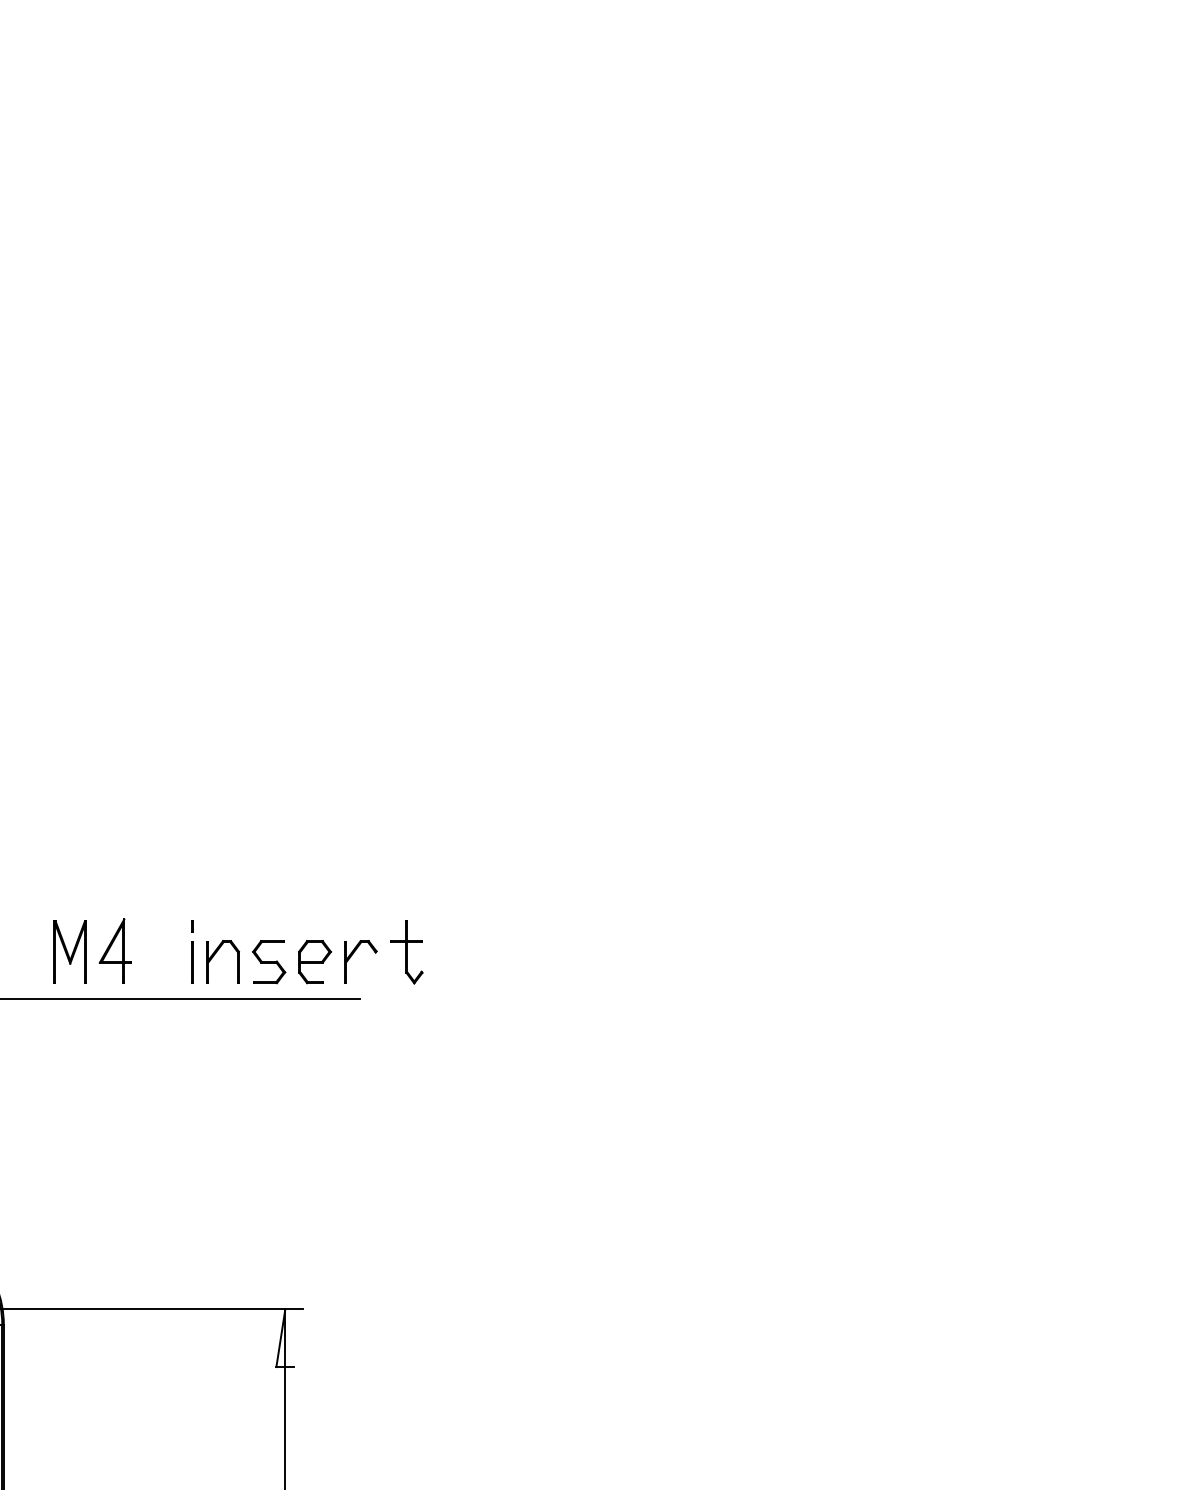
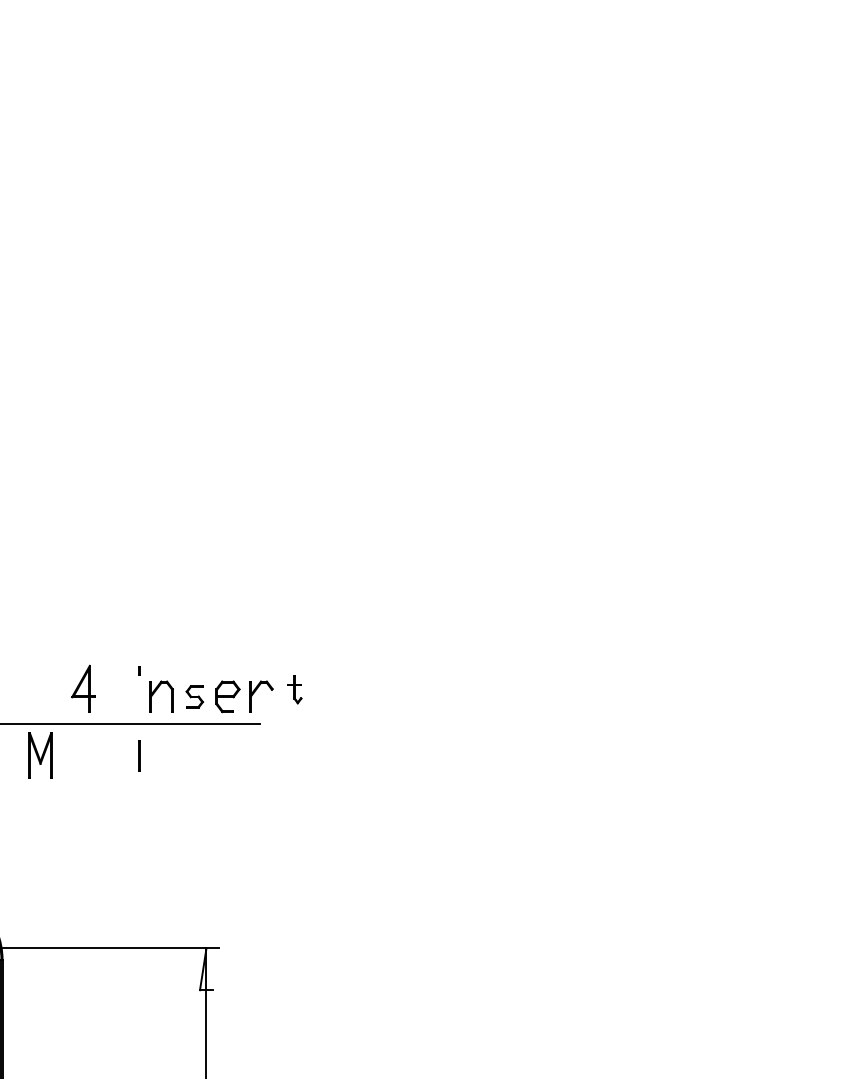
part: (69, 951) -> (39, 755), moved
part: (406, 952) -> (294, 689), size x0.6
line: (192, 962) -> (139, 756), moved
part: (269, 962) -> (195, 697), size x0.7

